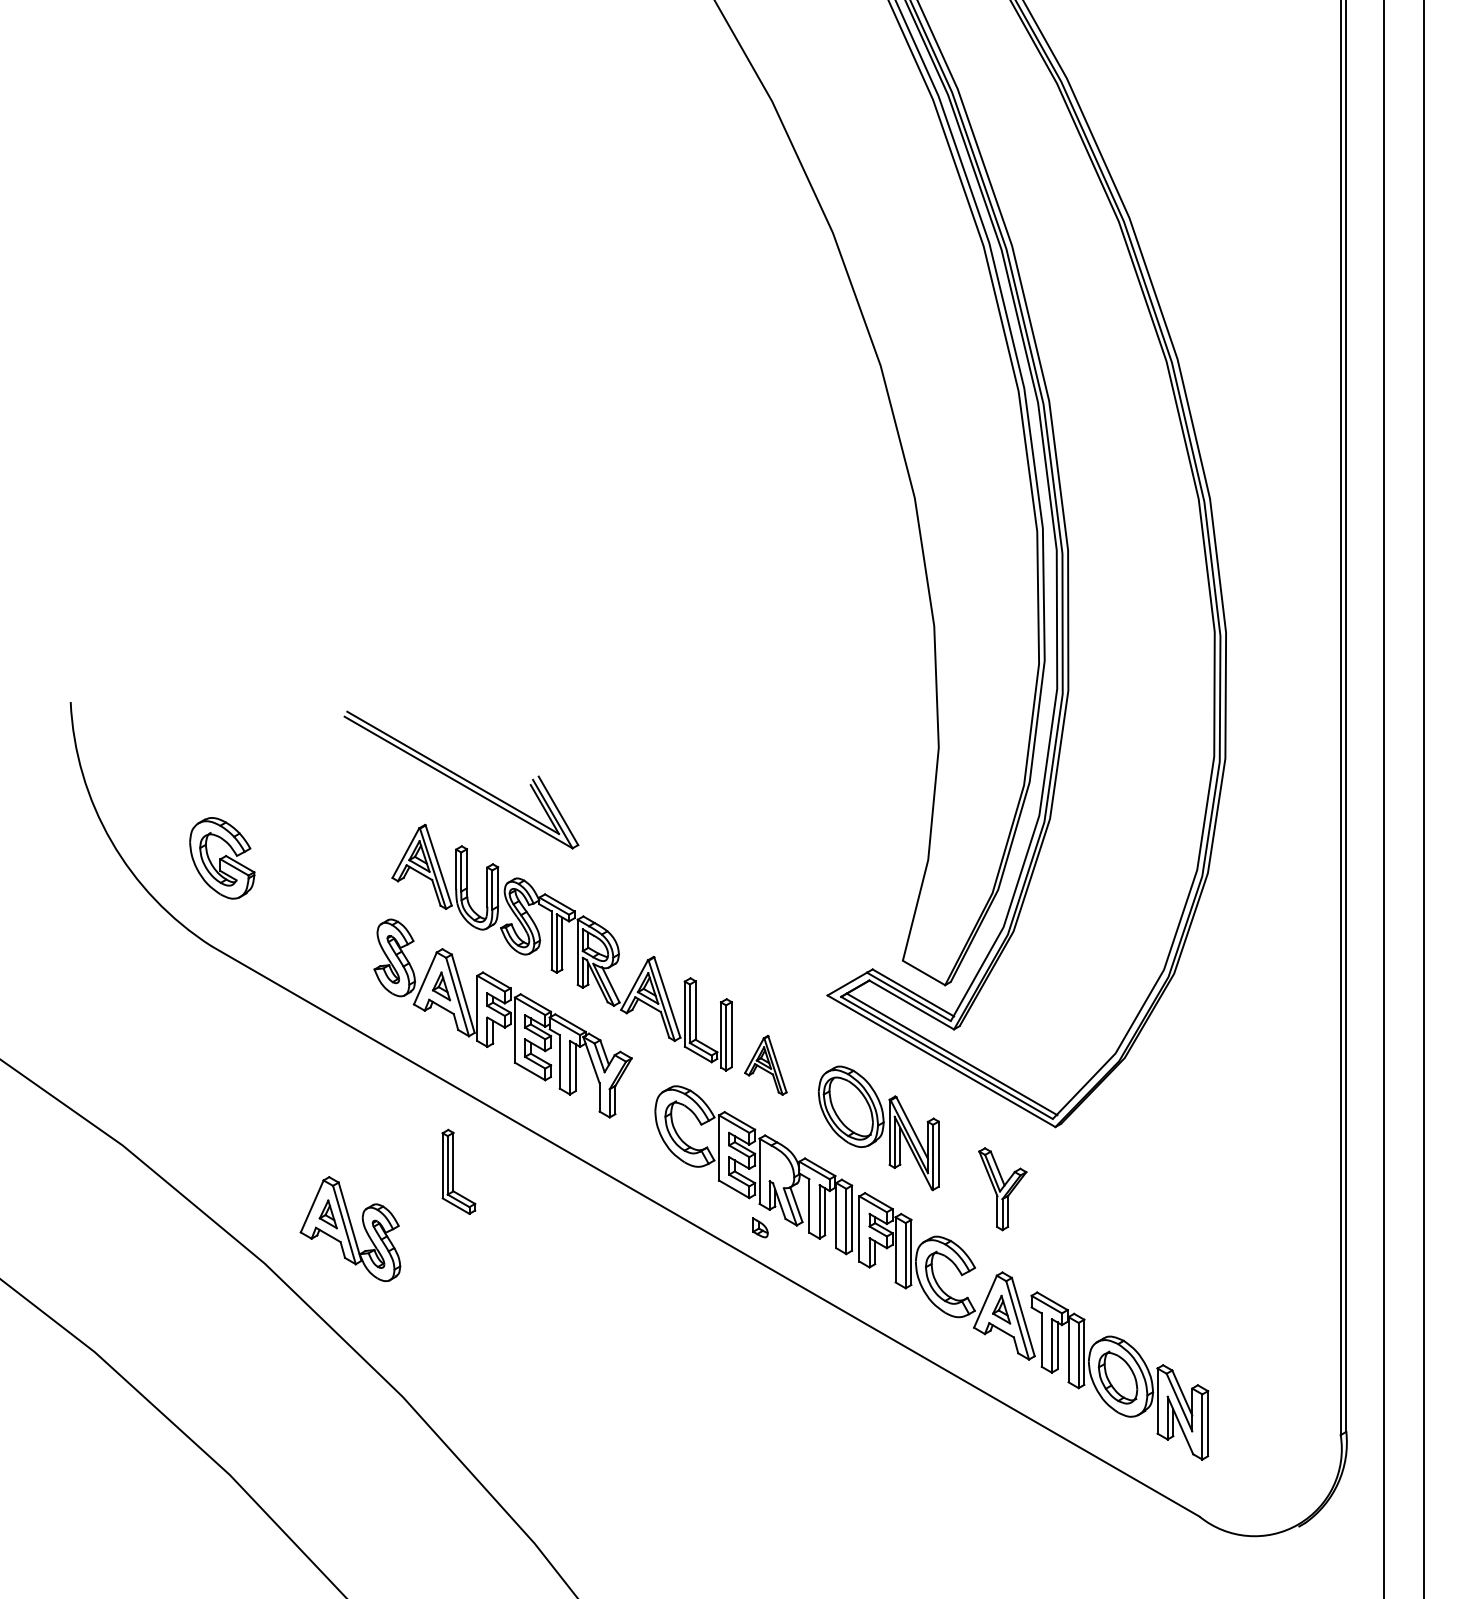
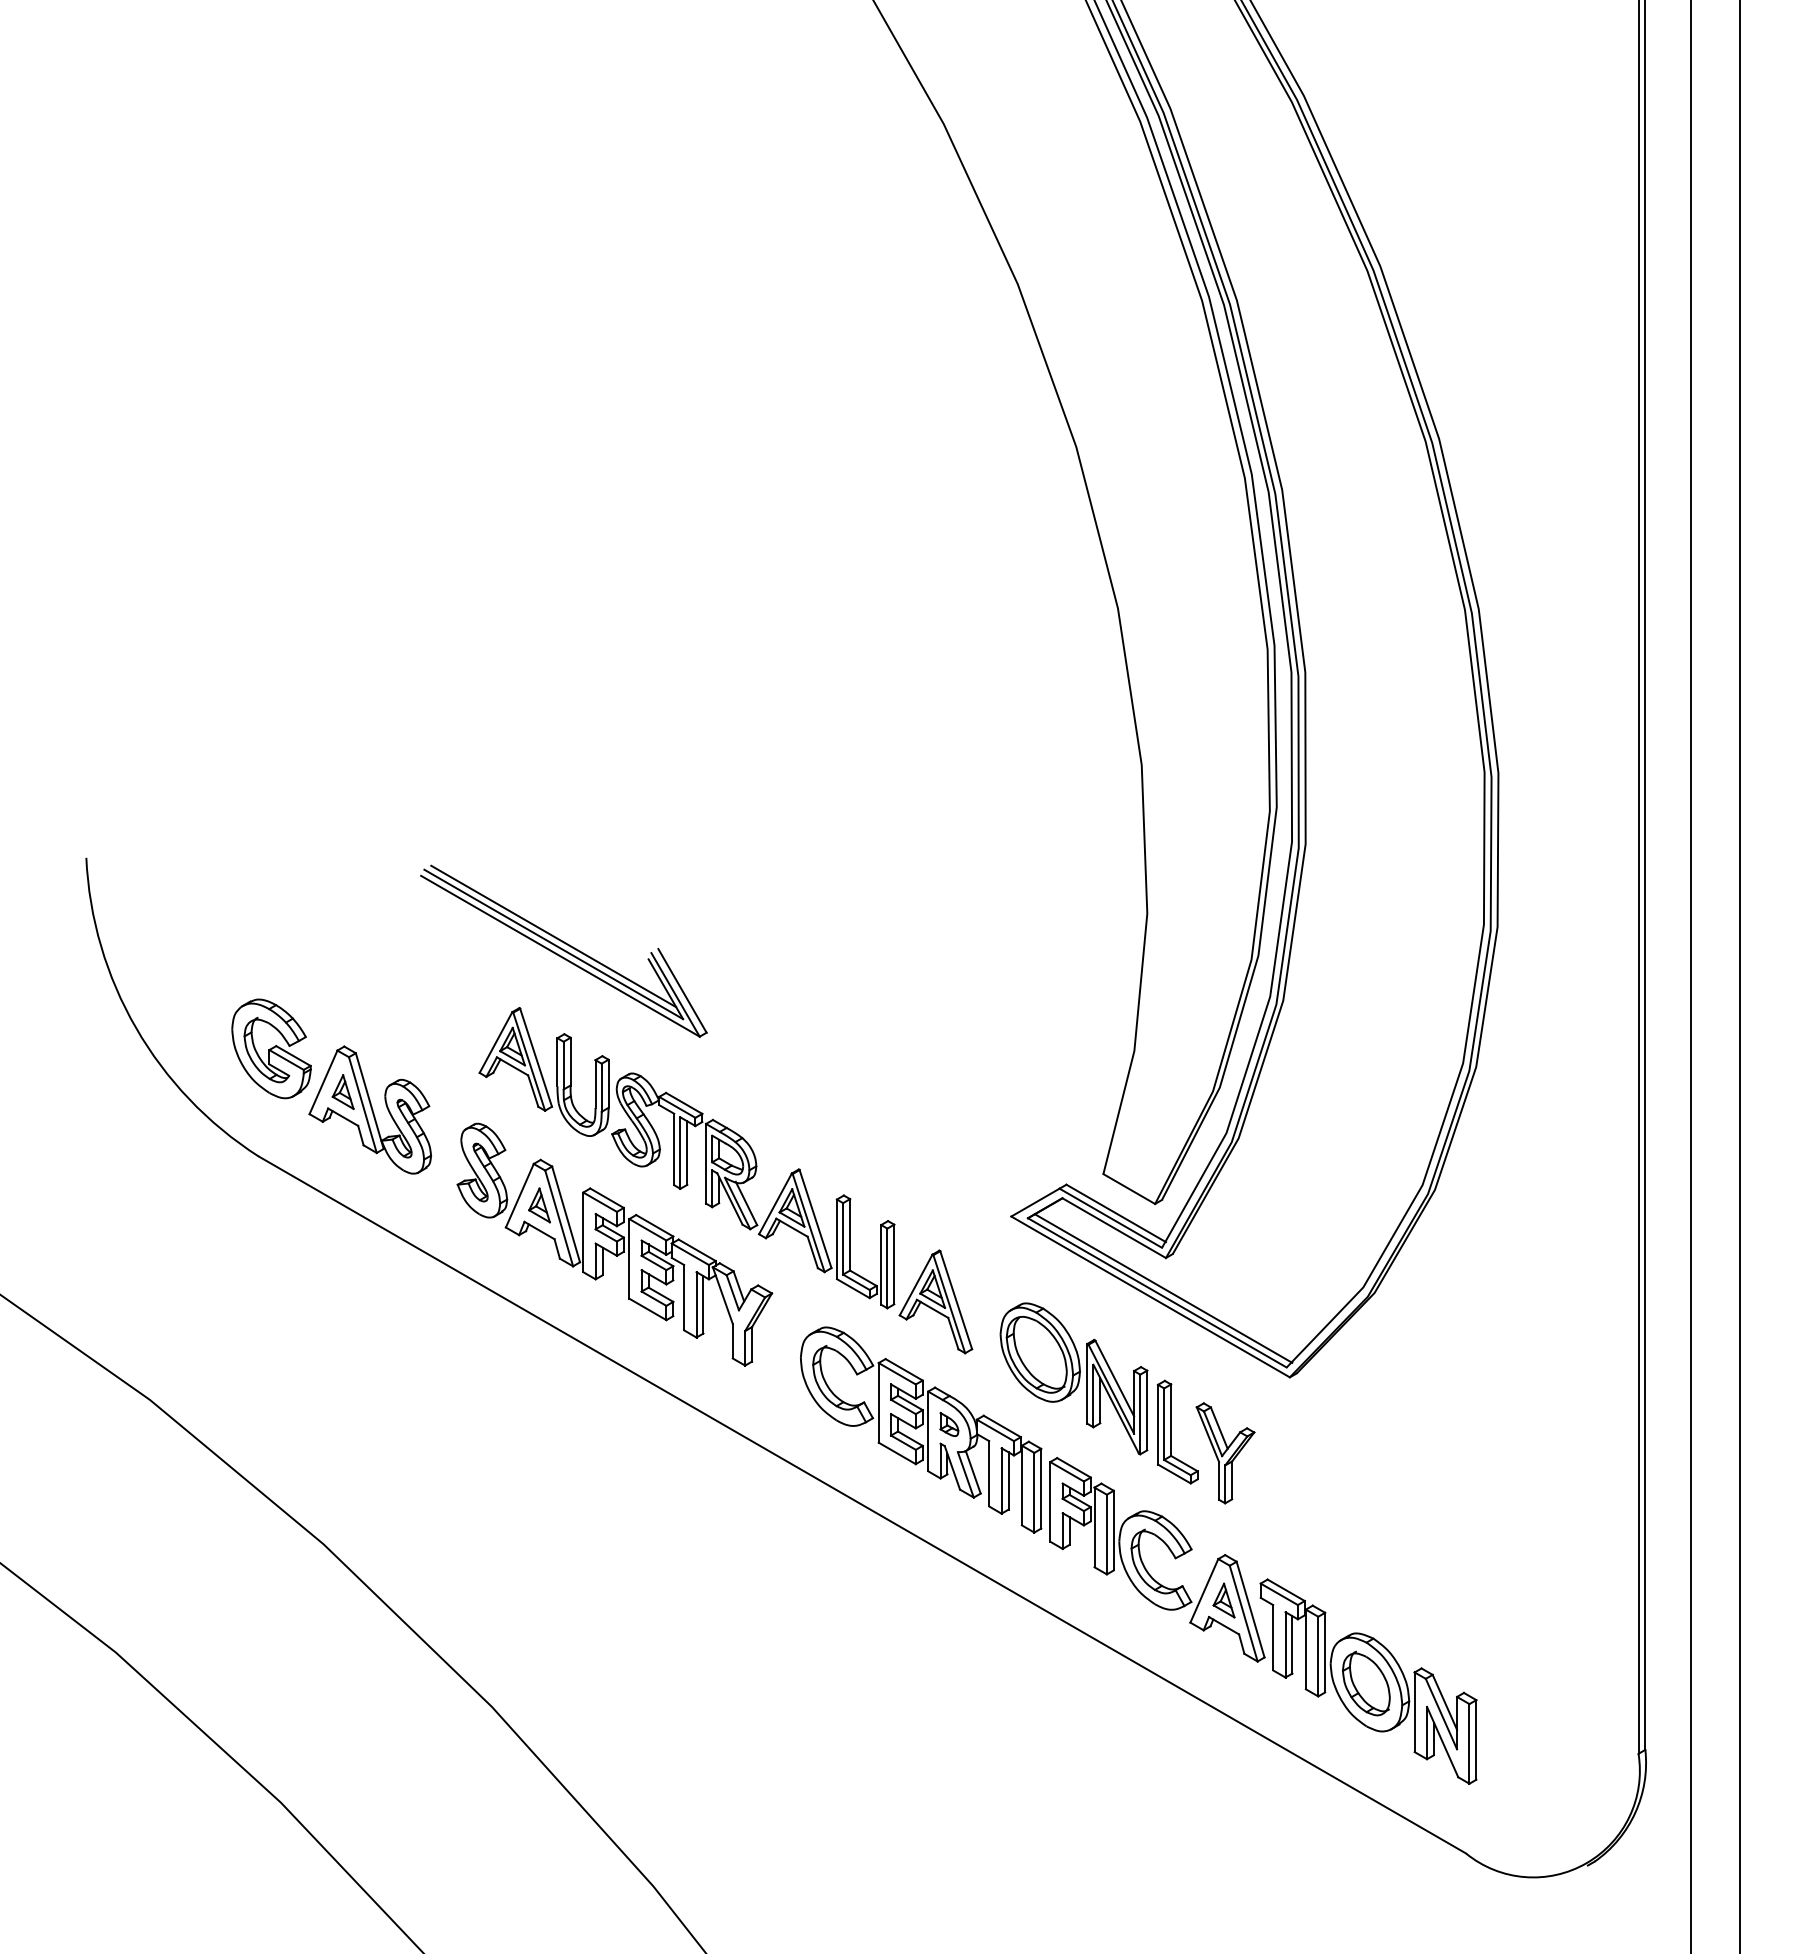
line: (452, 766) -> (553, 936), added
part: (765, 1065) -> (935, 1301), size x1.43
part: (458, 1171) -> (1177, 1431), moved
part: (760, 1227) -> (949, 1424), moved
part: (349, 1228) -> (369, 1109), moved

